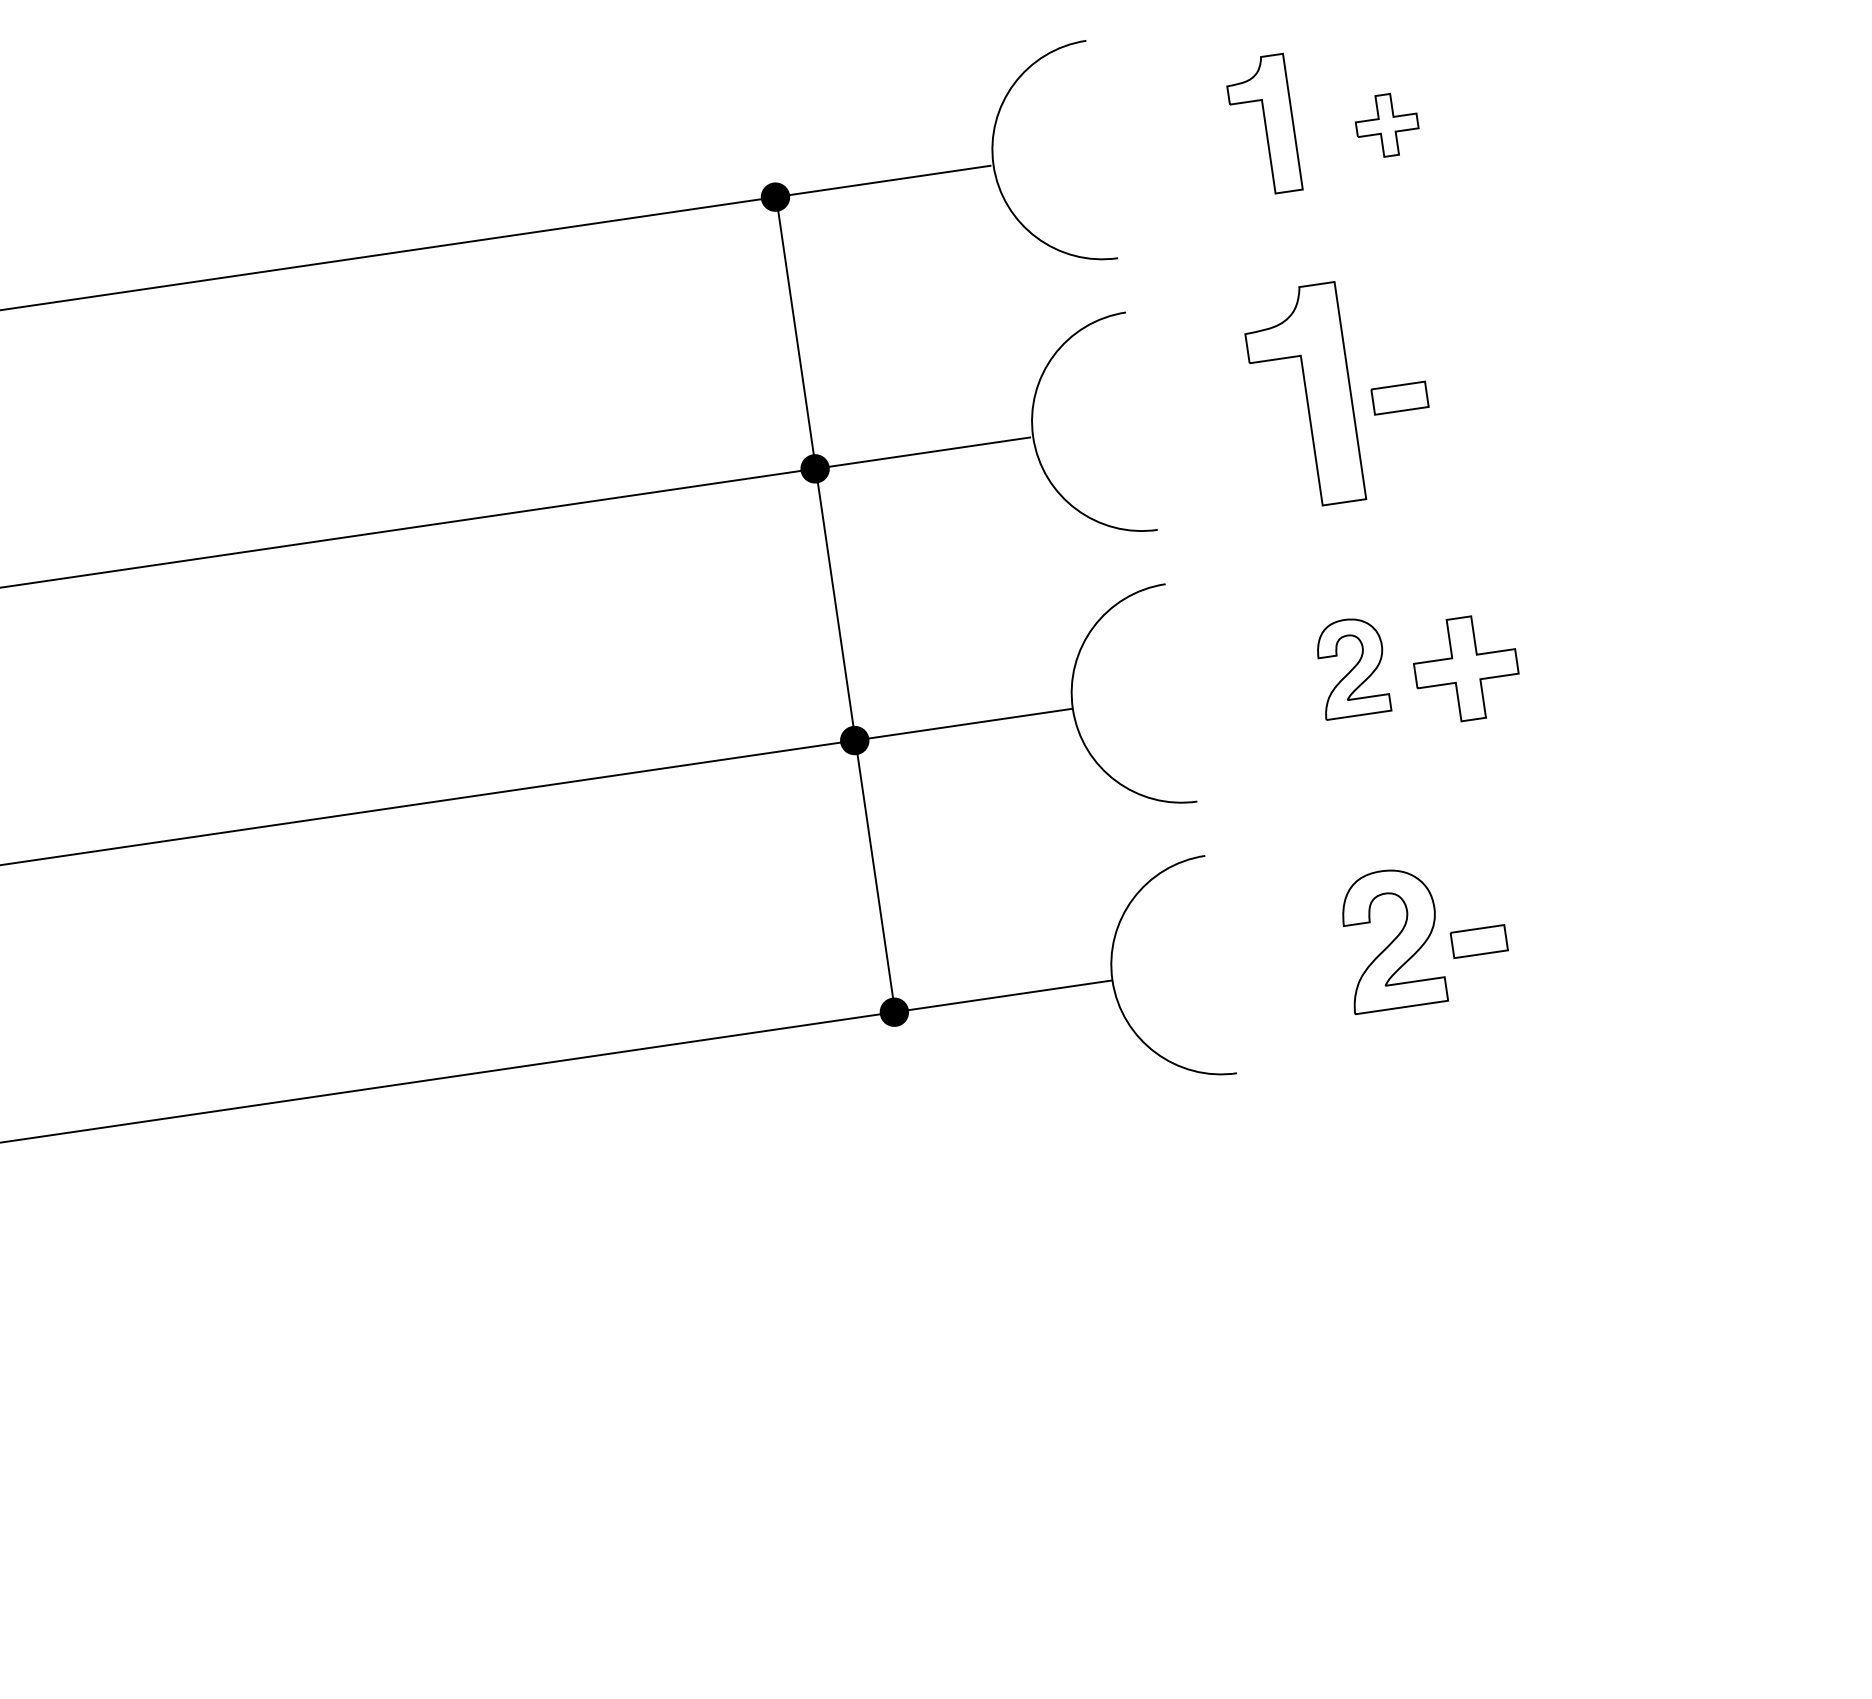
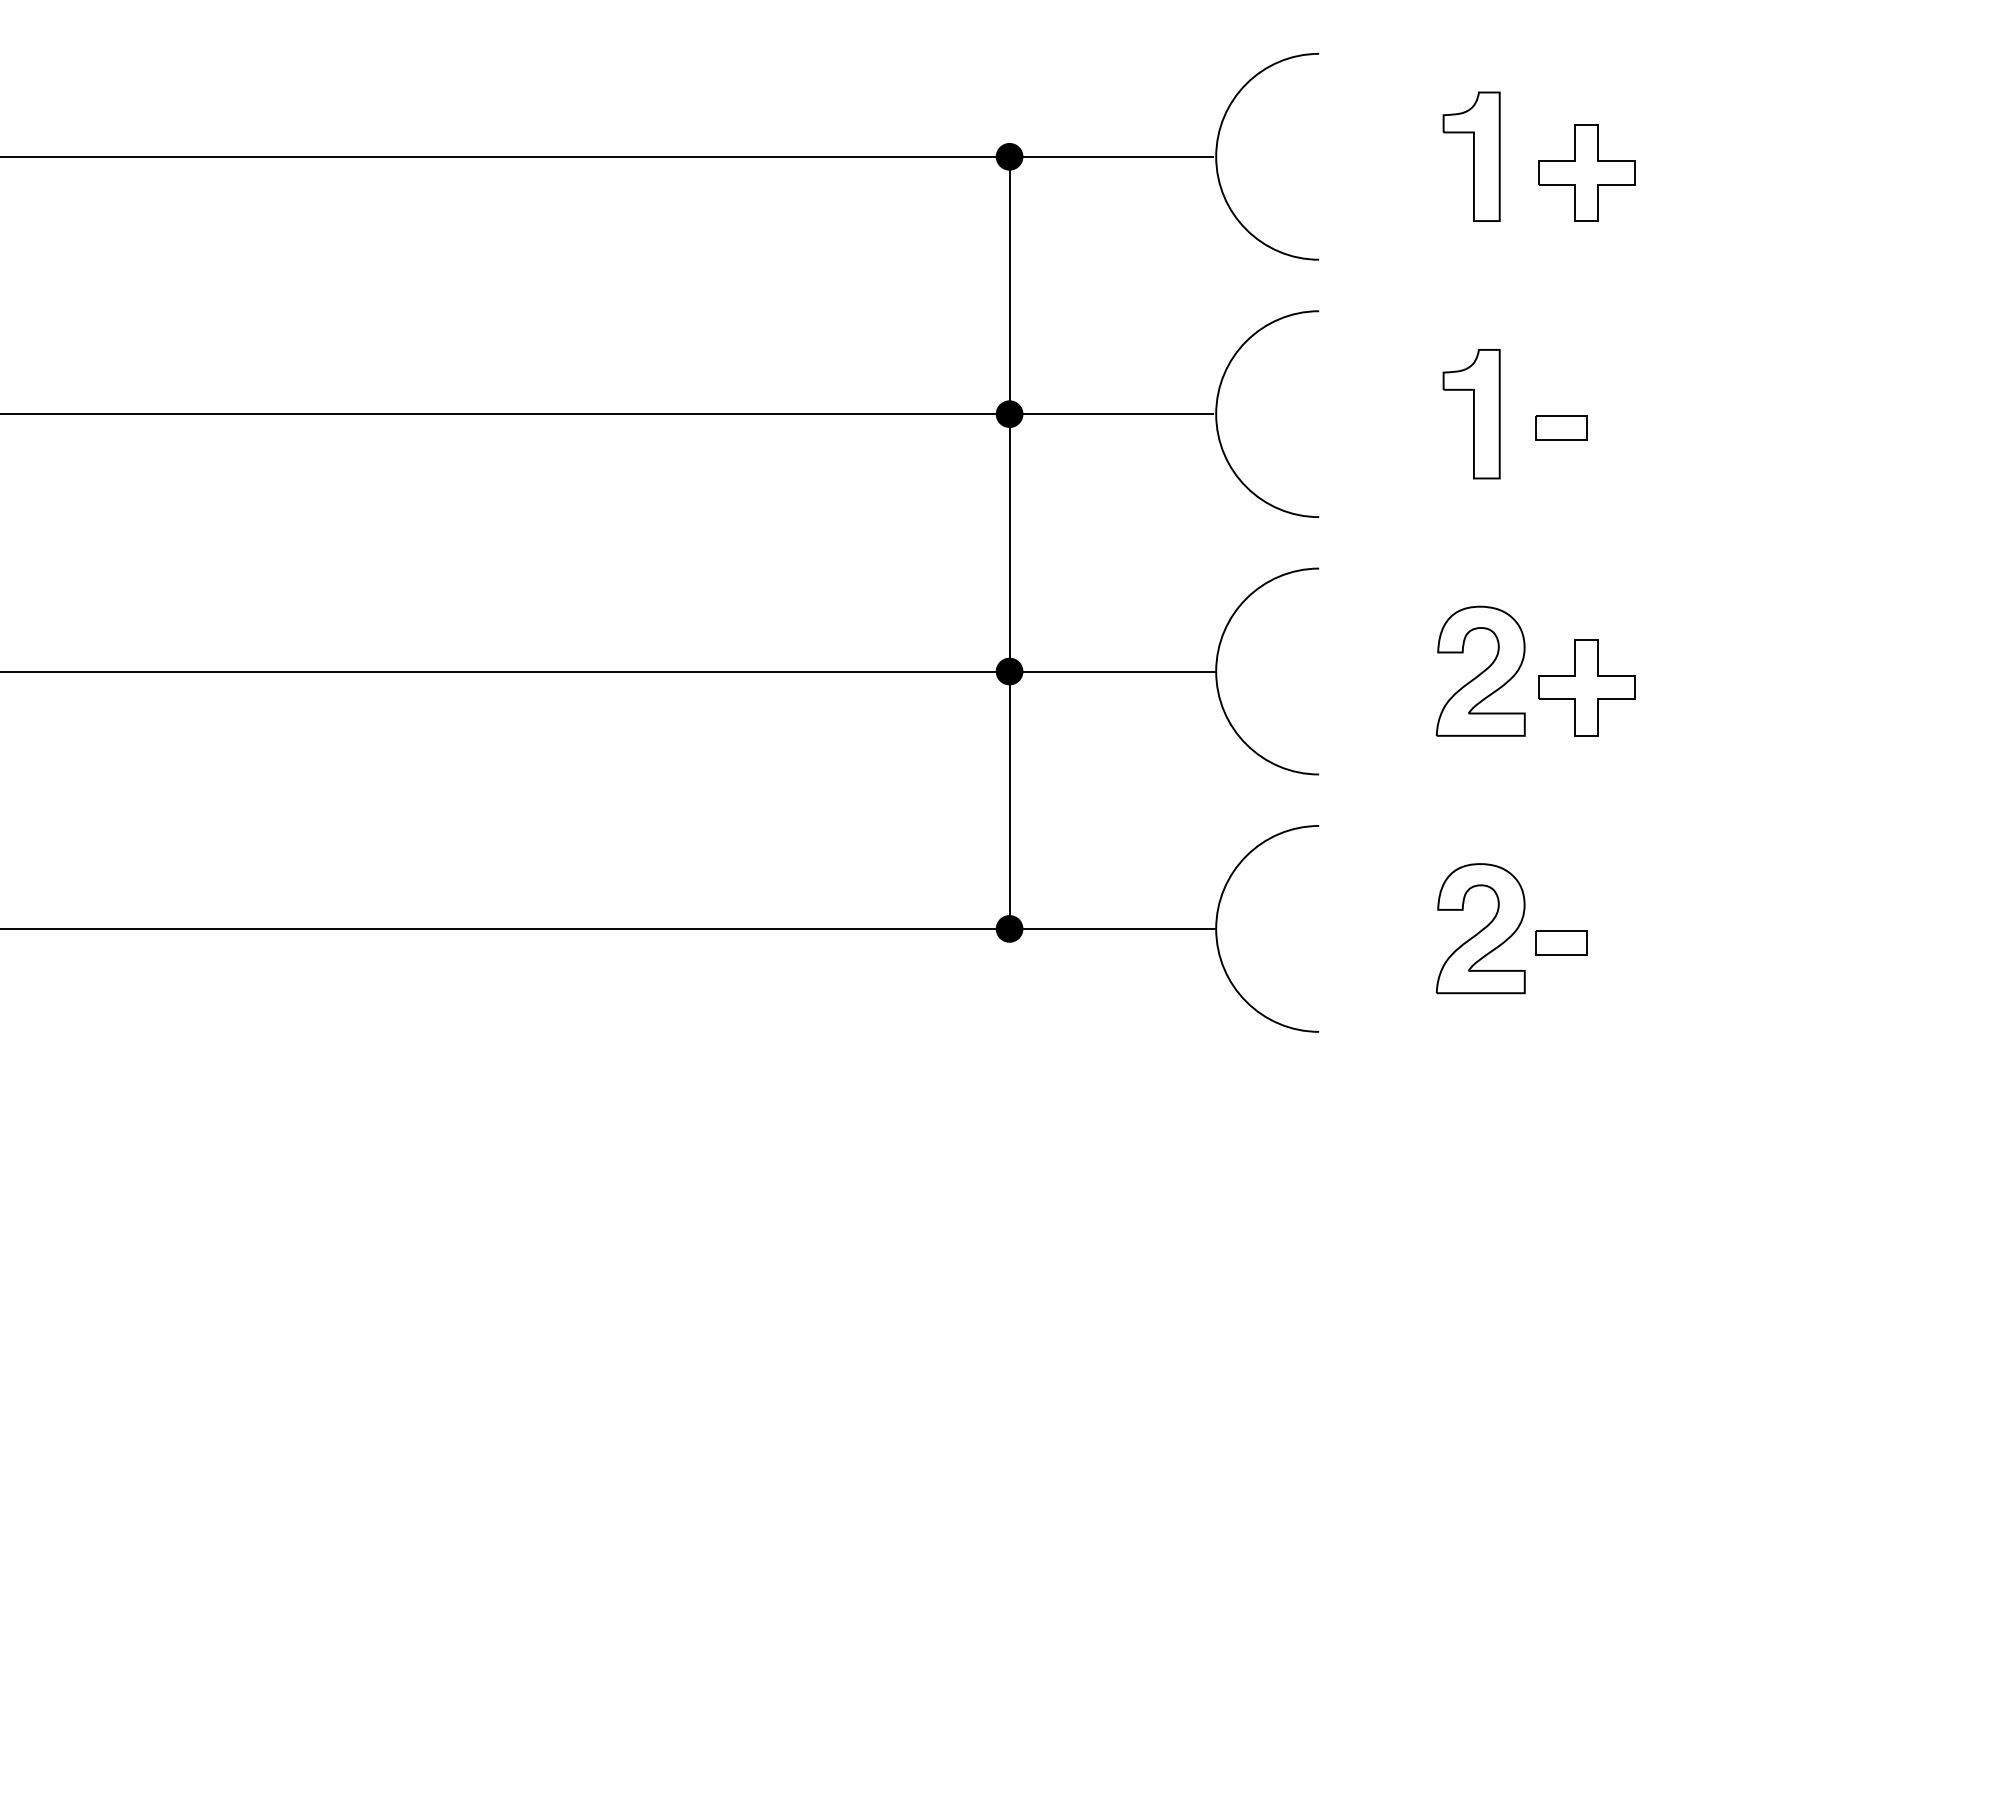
part: (1386, 124) -> (1586, 172), size x1.67
part: (1302, 398) -> (1471, 414), size x0.62
part: (1351, 666) -> (1480, 670), size x1.43

